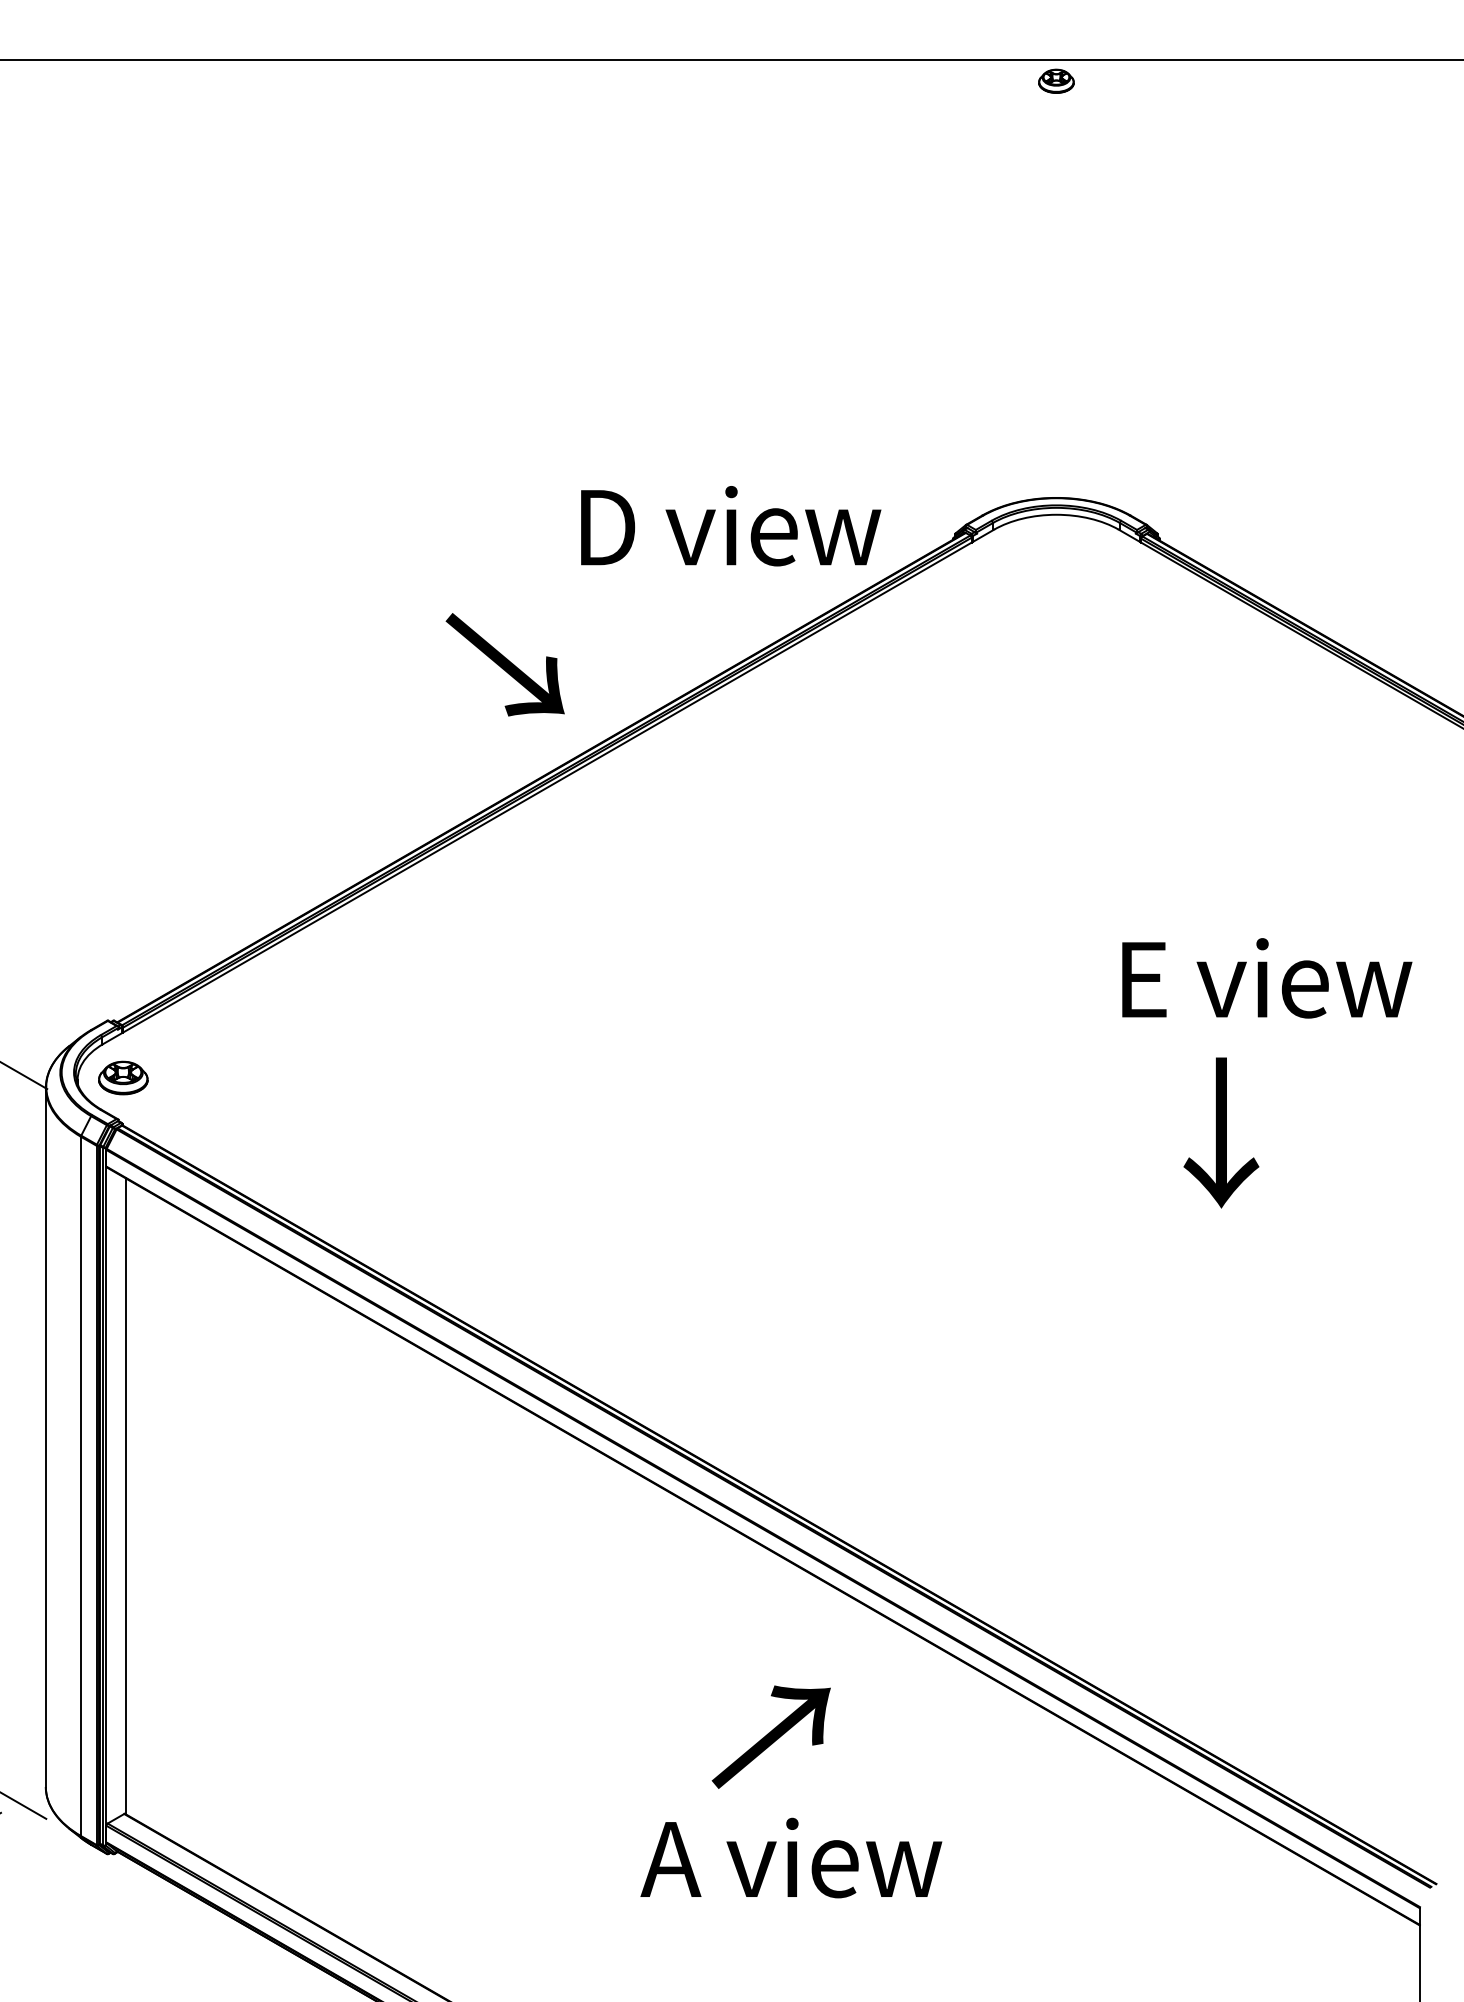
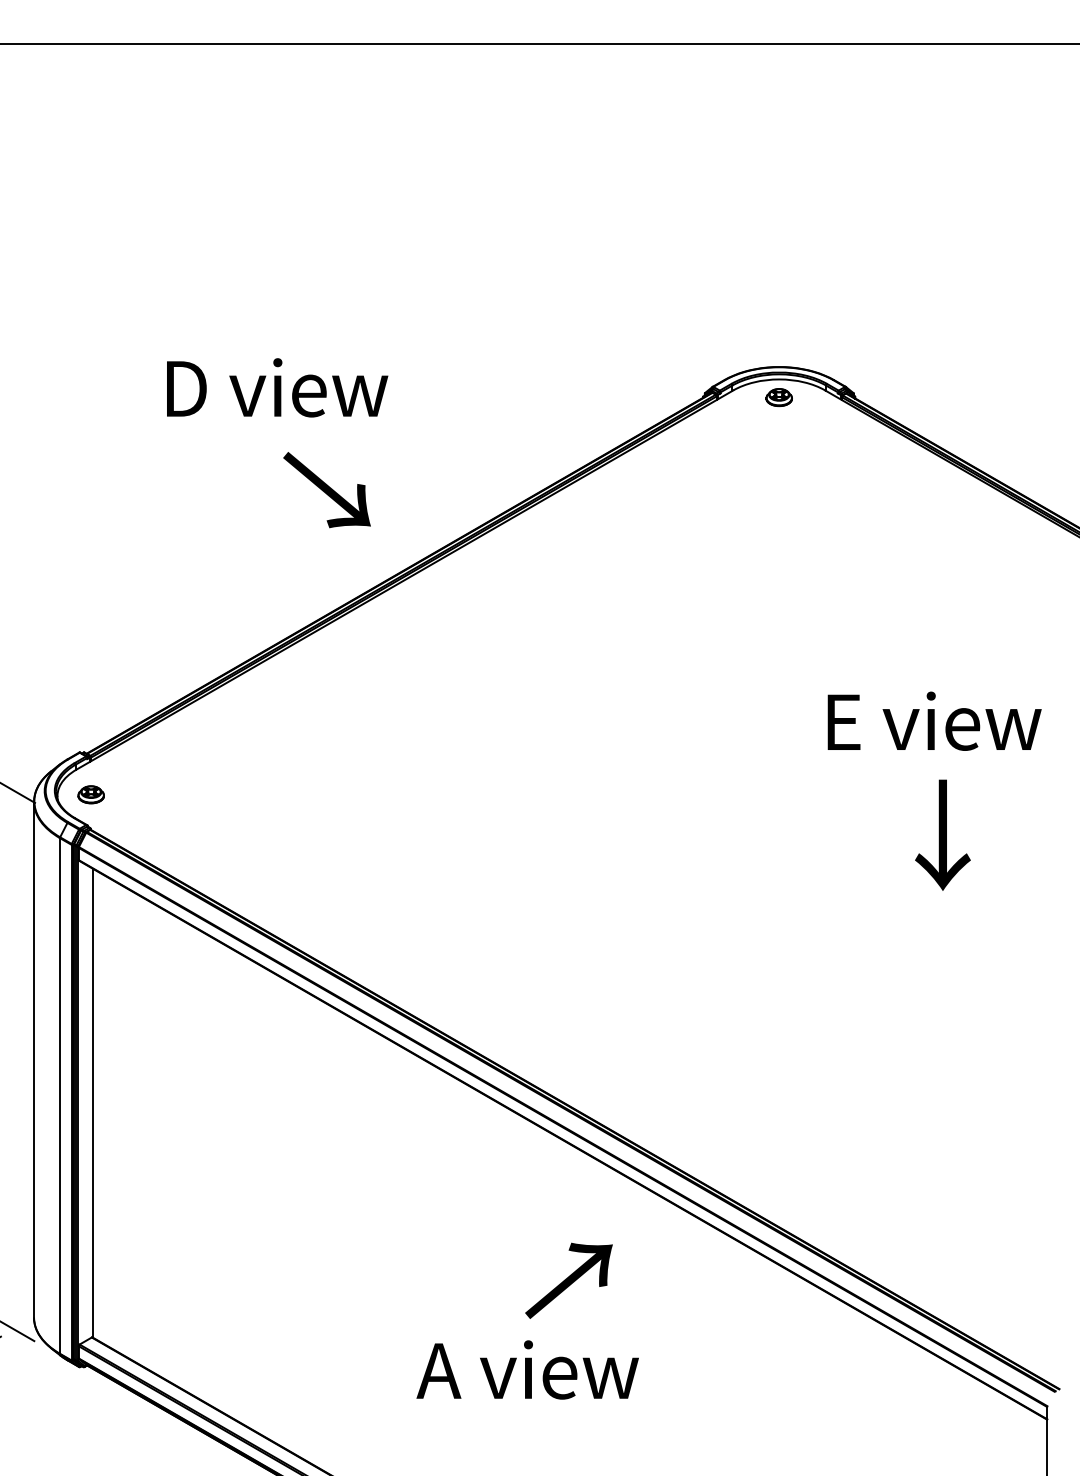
part: (1056, 80) -> (779, 396), moved
text: (731, 526) -> (277, 388), moved
text: (504, 664) -> (326, 489), moved
part: (123, 1077) -> (91, 794), size x0.71
text: (1221, 1132) -> (942, 834), moved
text: (791, 1857) -> (527, 1369), moved

